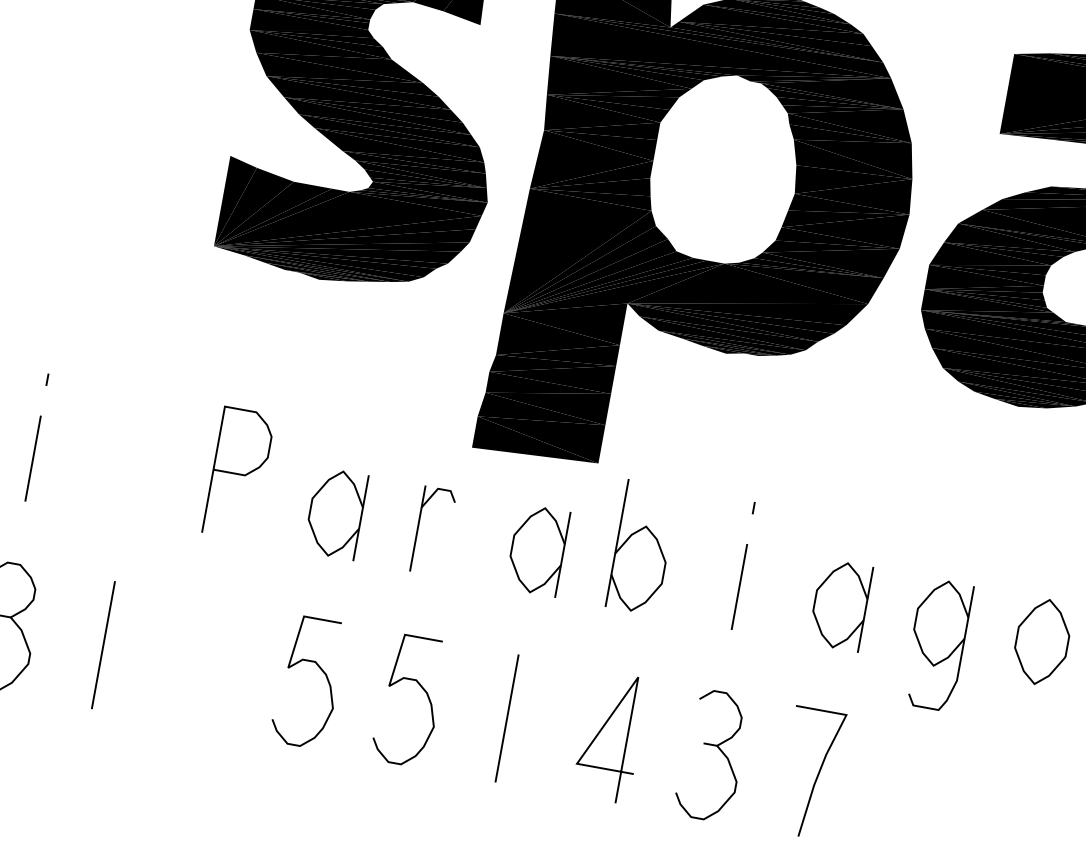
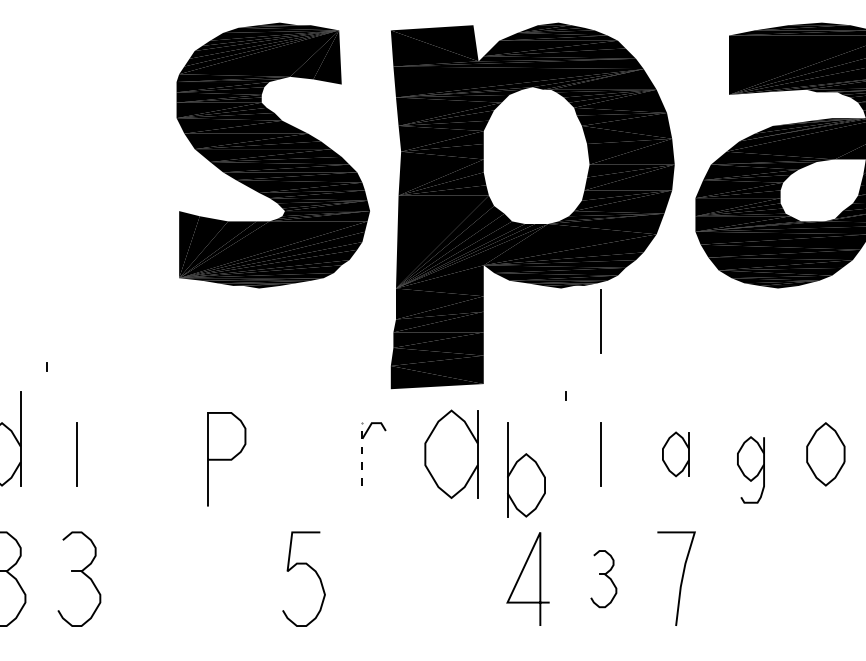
line: (46, 379) -> (46, 366), moved
line: (771, 407) -> (600, 321), added
curve: (238, 473) -> (226, 459), moved
line: (752, 507) -> (565, 395), moved
part: (335, 513) -> (301, 454), removed
line: (418, 527) -> (362, 453), solid -> dashed
part: (642, 547) -> (526, 469), moved
part: (536, 550) -> (450, 454), size x1.4
part: (839, 605) -> (675, 454), size x0.7
part: (936, 643) -> (750, 469), size x0.7
line: (102, 645) -> (151, 579), removed
curve: (422, 689) -> (386, 569), removed
line: (507, 718) -> (451, 579), removed
part: (712, 754) -> (603, 578), size x0.6

